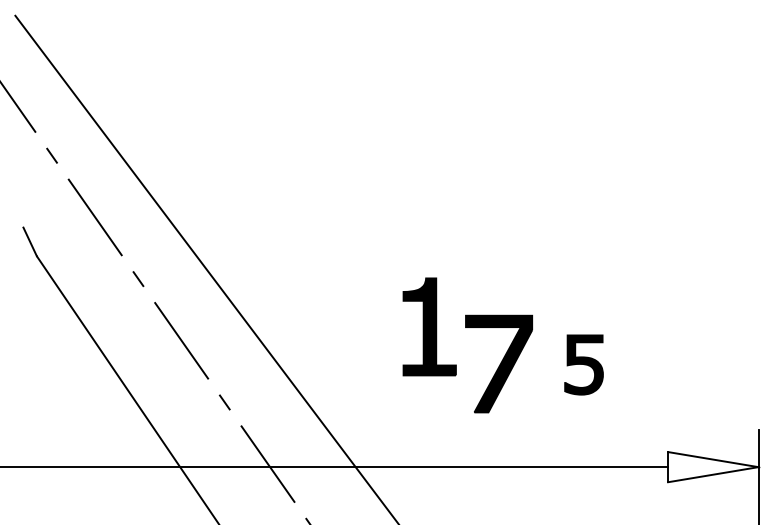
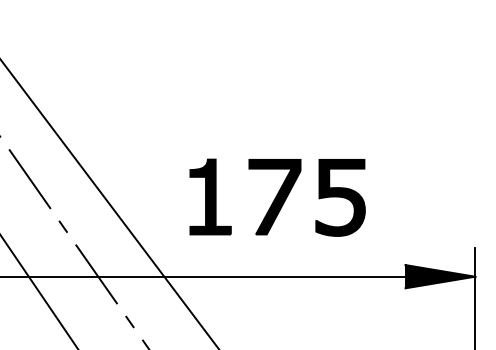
part: (429, 326) -> (210, 196), moved
part: (583, 364) -> (340, 197), size x1.67
fill: (713, 467) -> (440, 276), added

